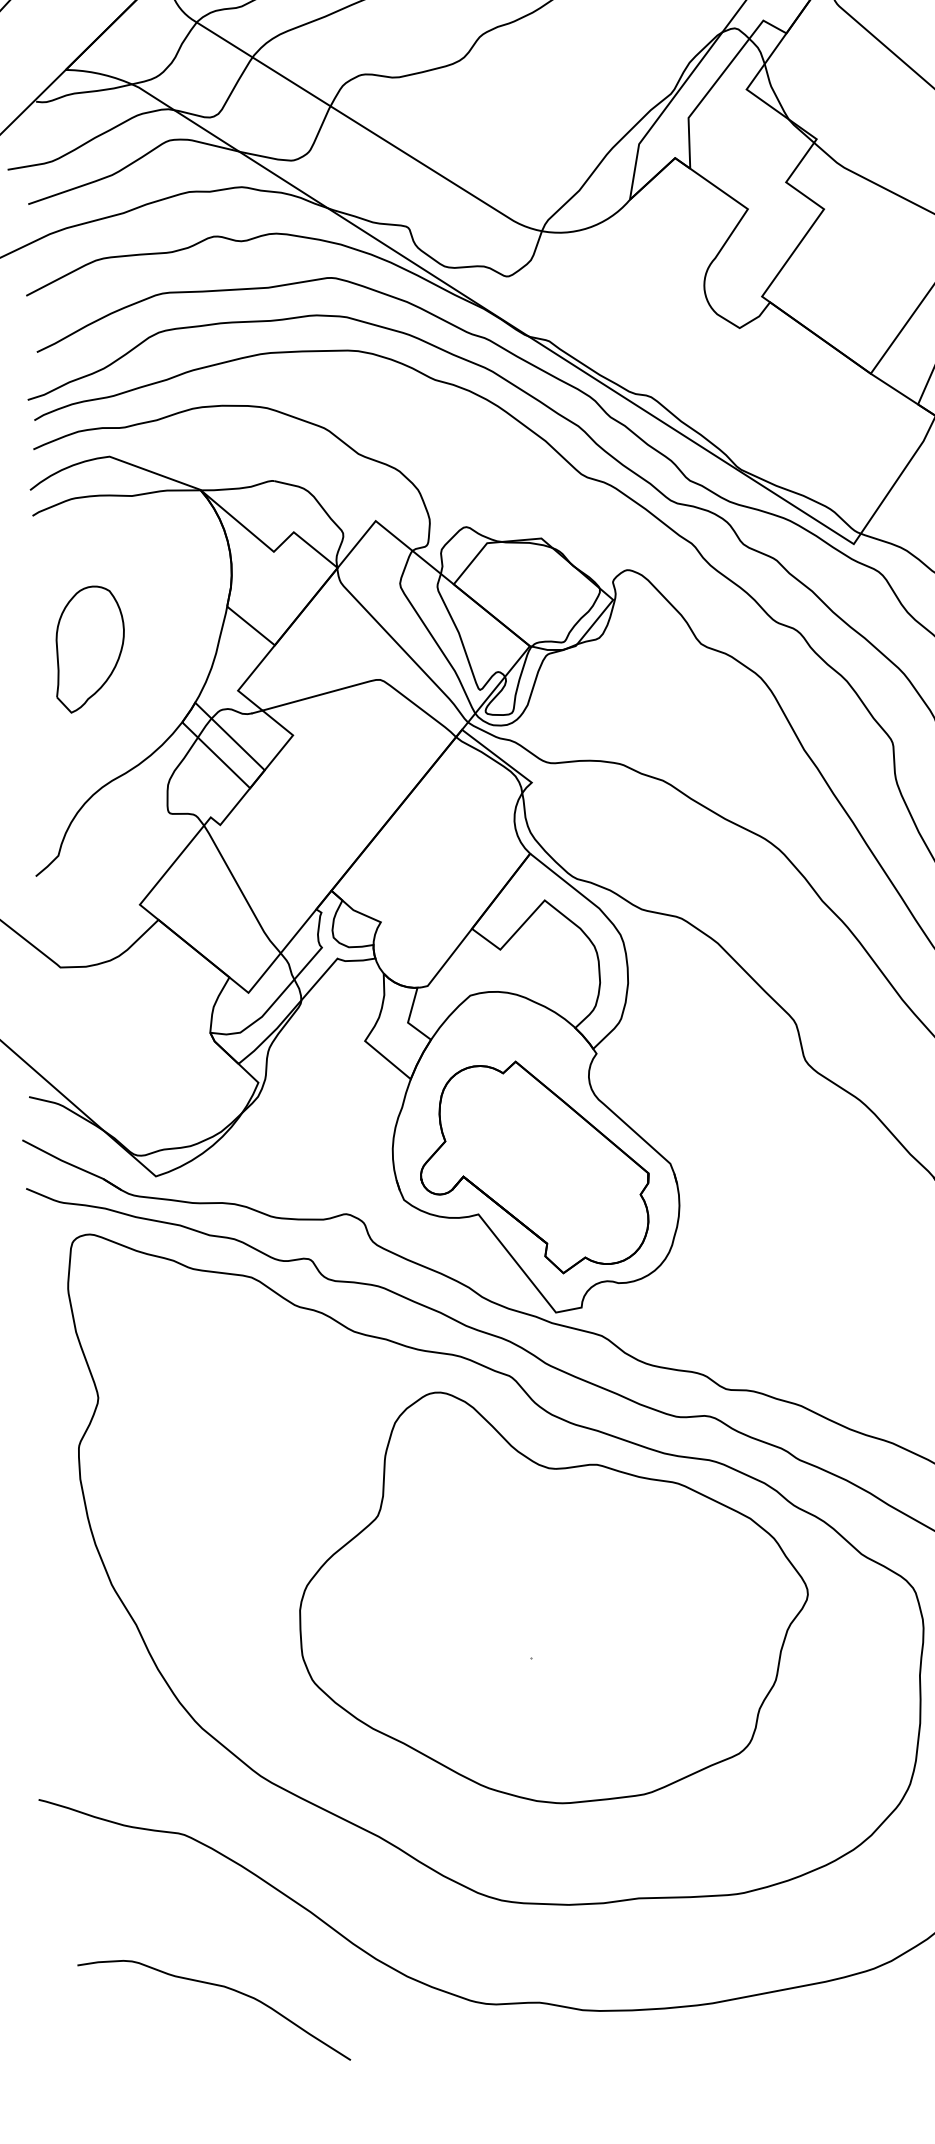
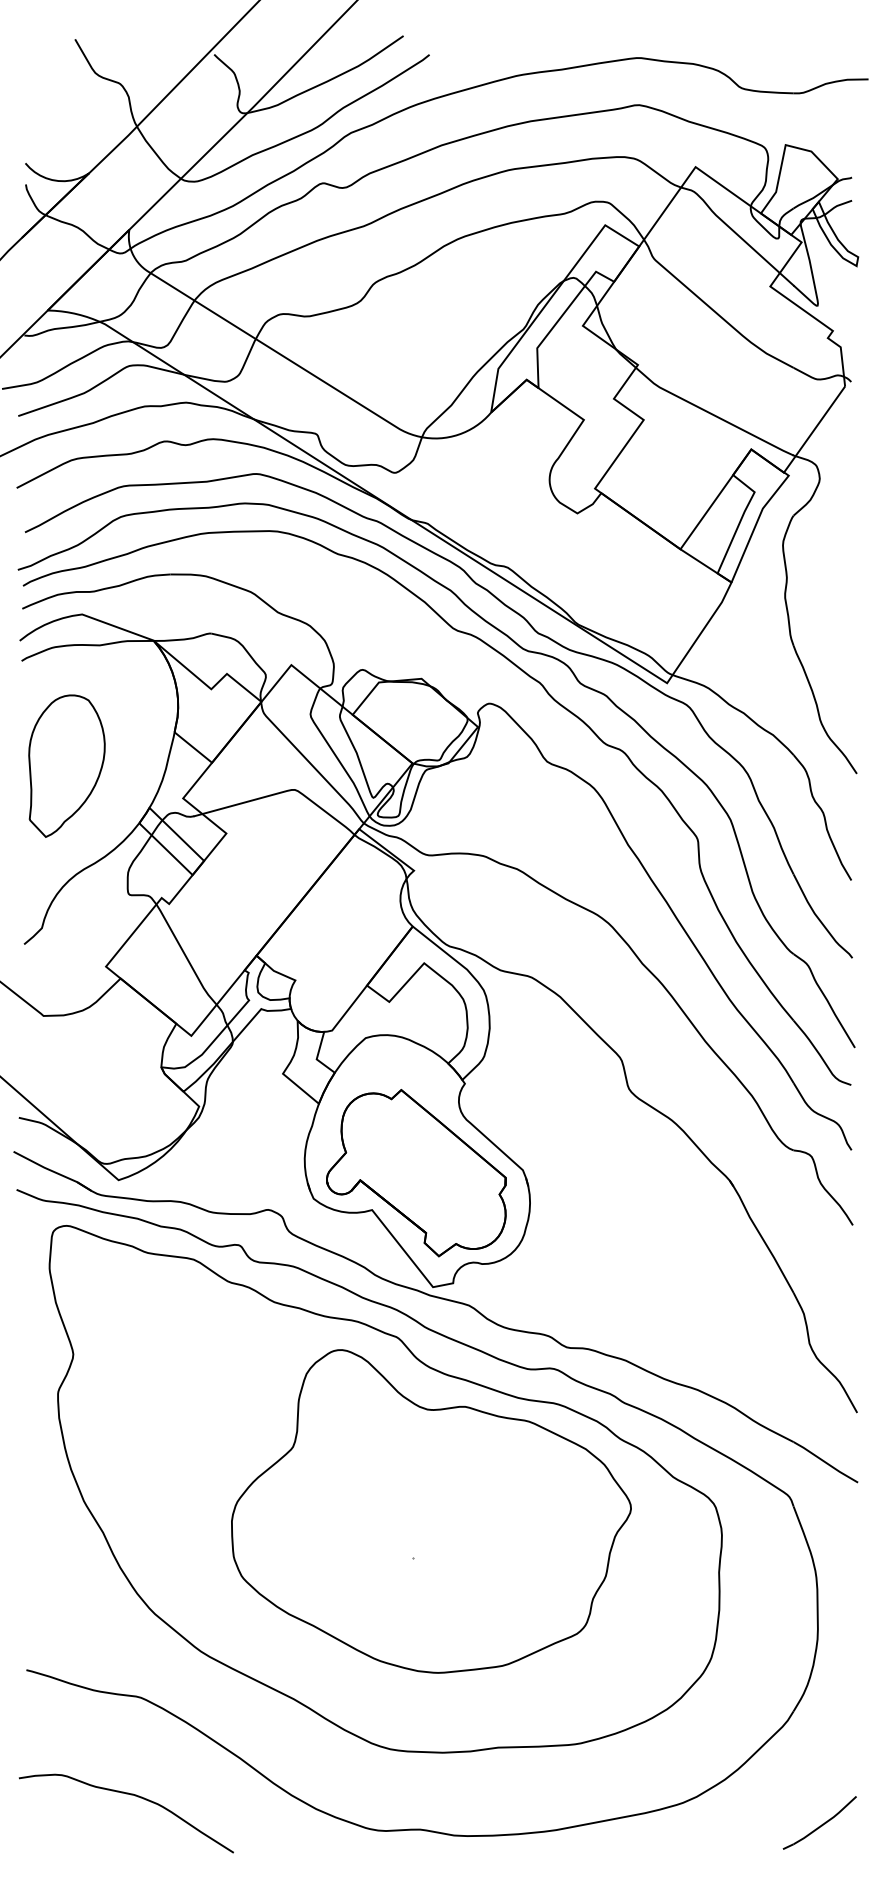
part: (89, 648) -> (66, 765), size x1.43
curve: (219, 1987) -> (130, 1795), moved

